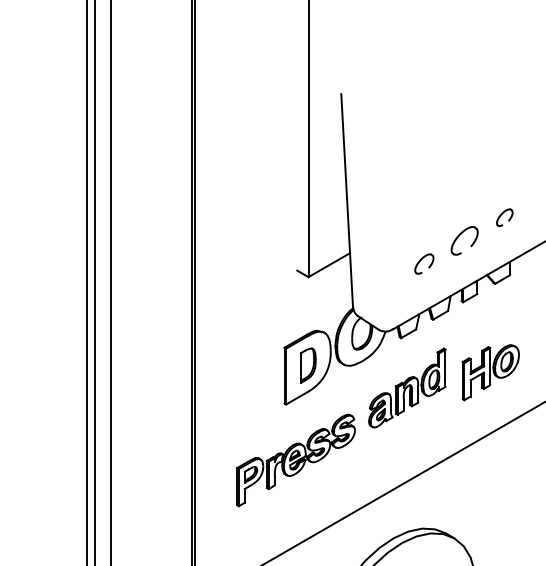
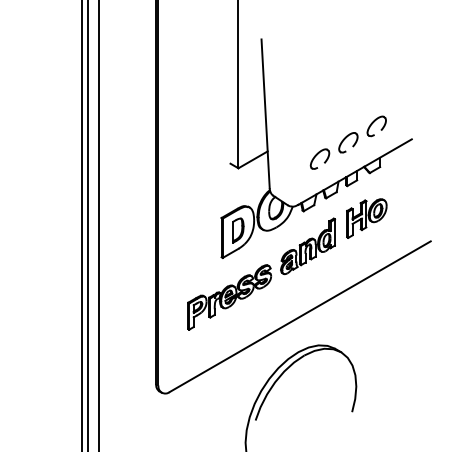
part: (504, 217) -> (376, 126), size x1.67
part: (423, 263) -> (319, 158), size x1.43
part: (490, 372) -> (366, 218), moved

